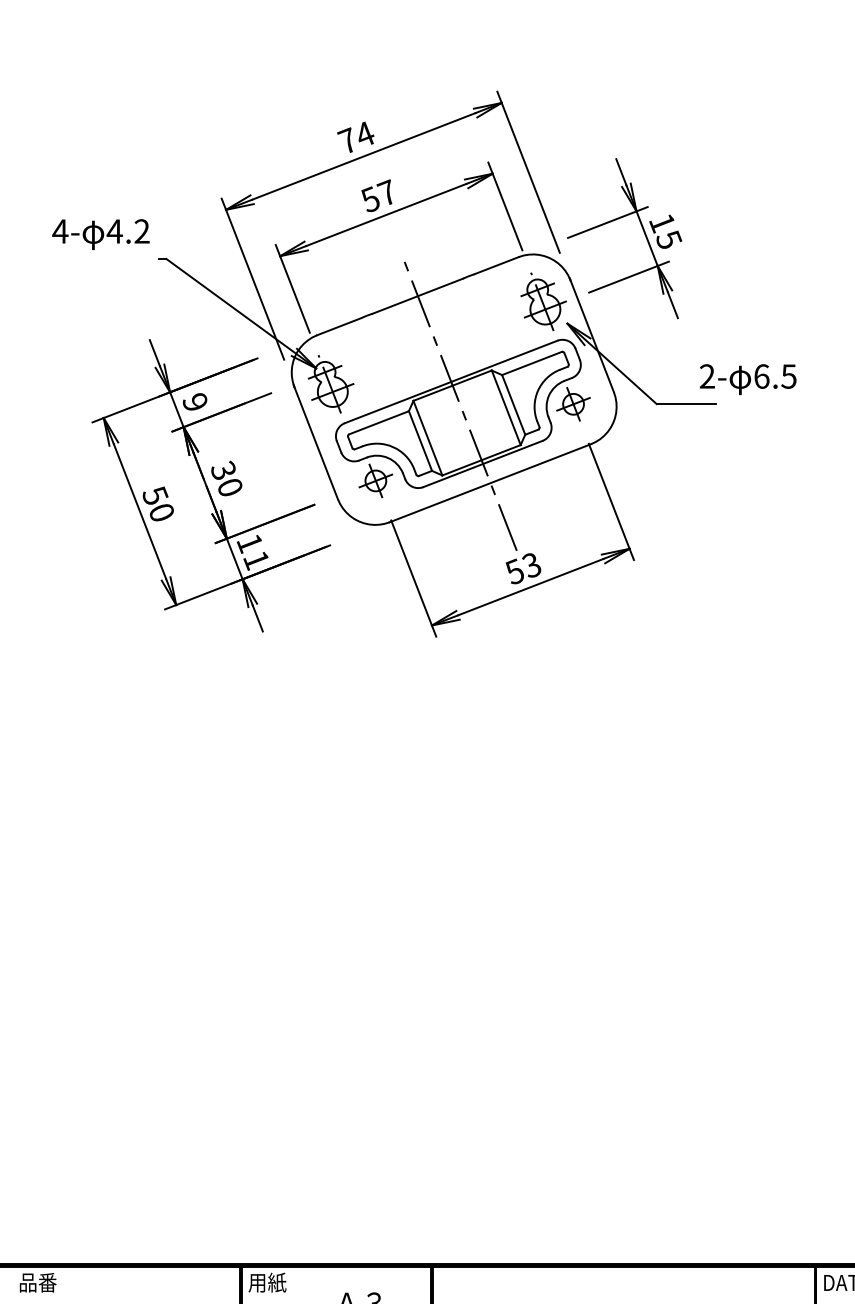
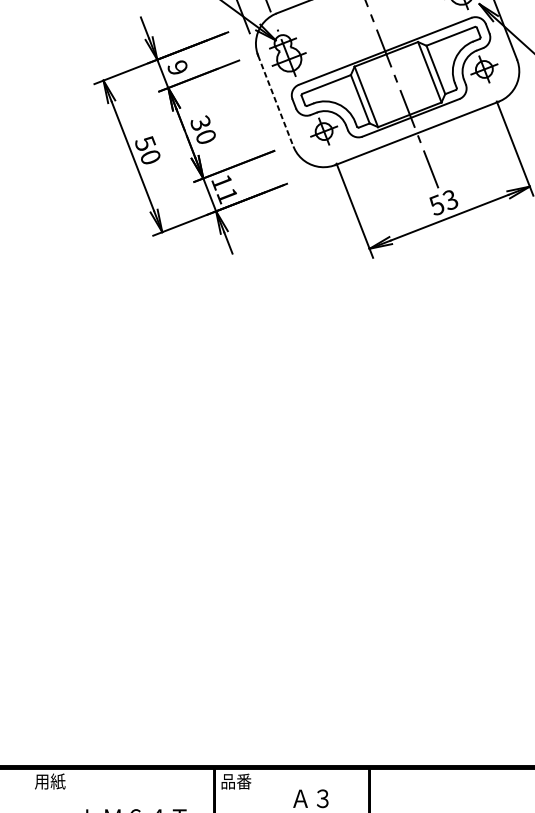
line: (316, 443) -> (276, 101), solid -> dashed
text: (37, 1282) -> (49, 781), 品番 -> 用紙
text: (267, 1282) -> (236, 781), 用紙 -> 品番

